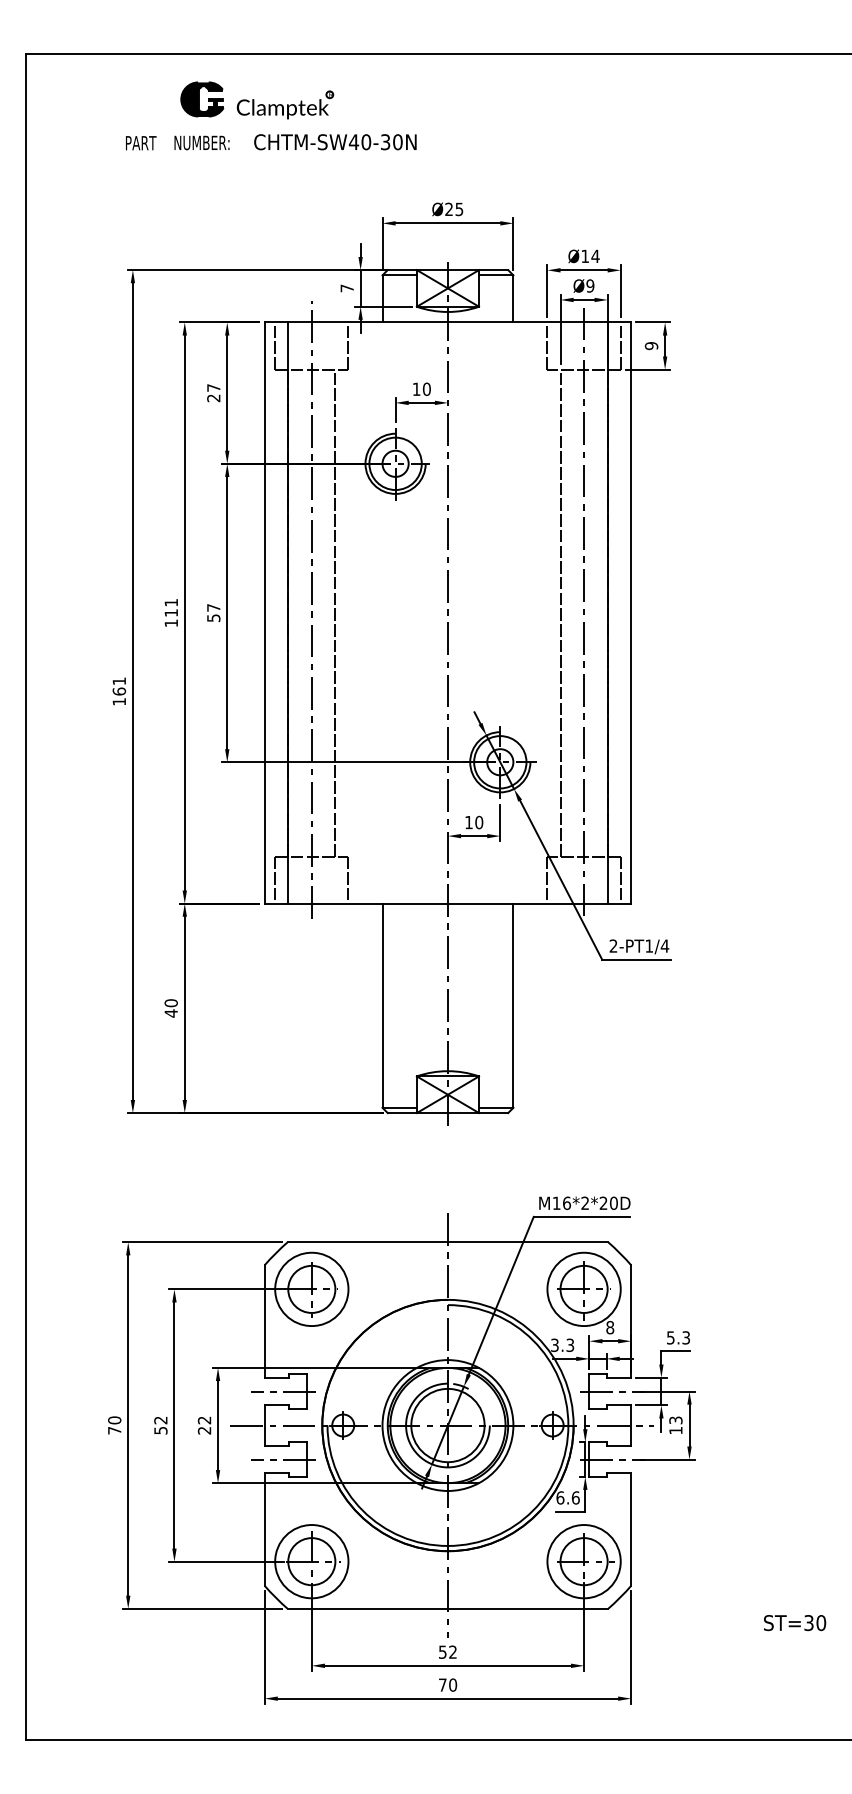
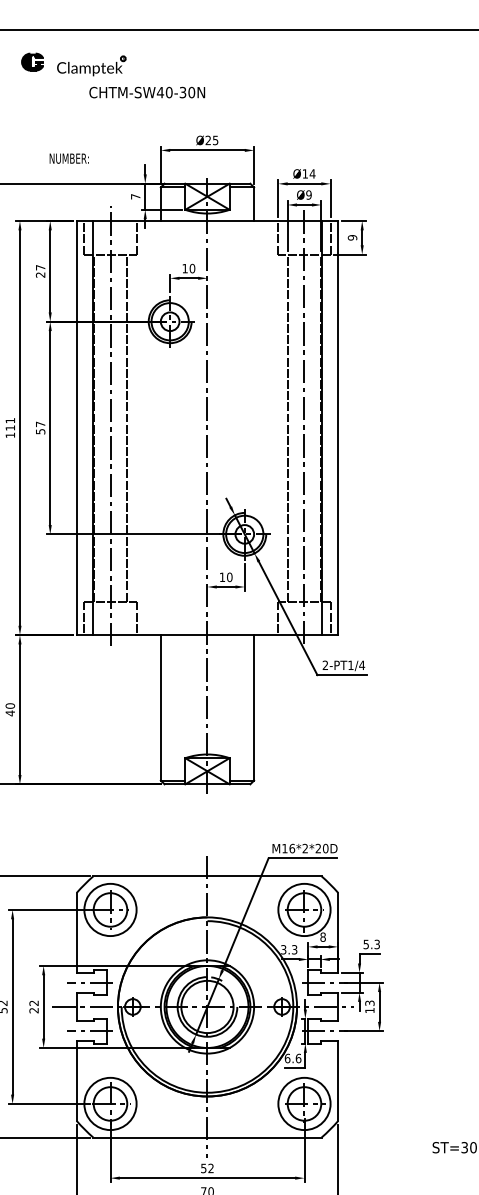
part: (202, 99) -> (32, 62), size x0.7
text: (201, 142) -> (68, 158), moved
text: (335, 142) -> (147, 92), moved

